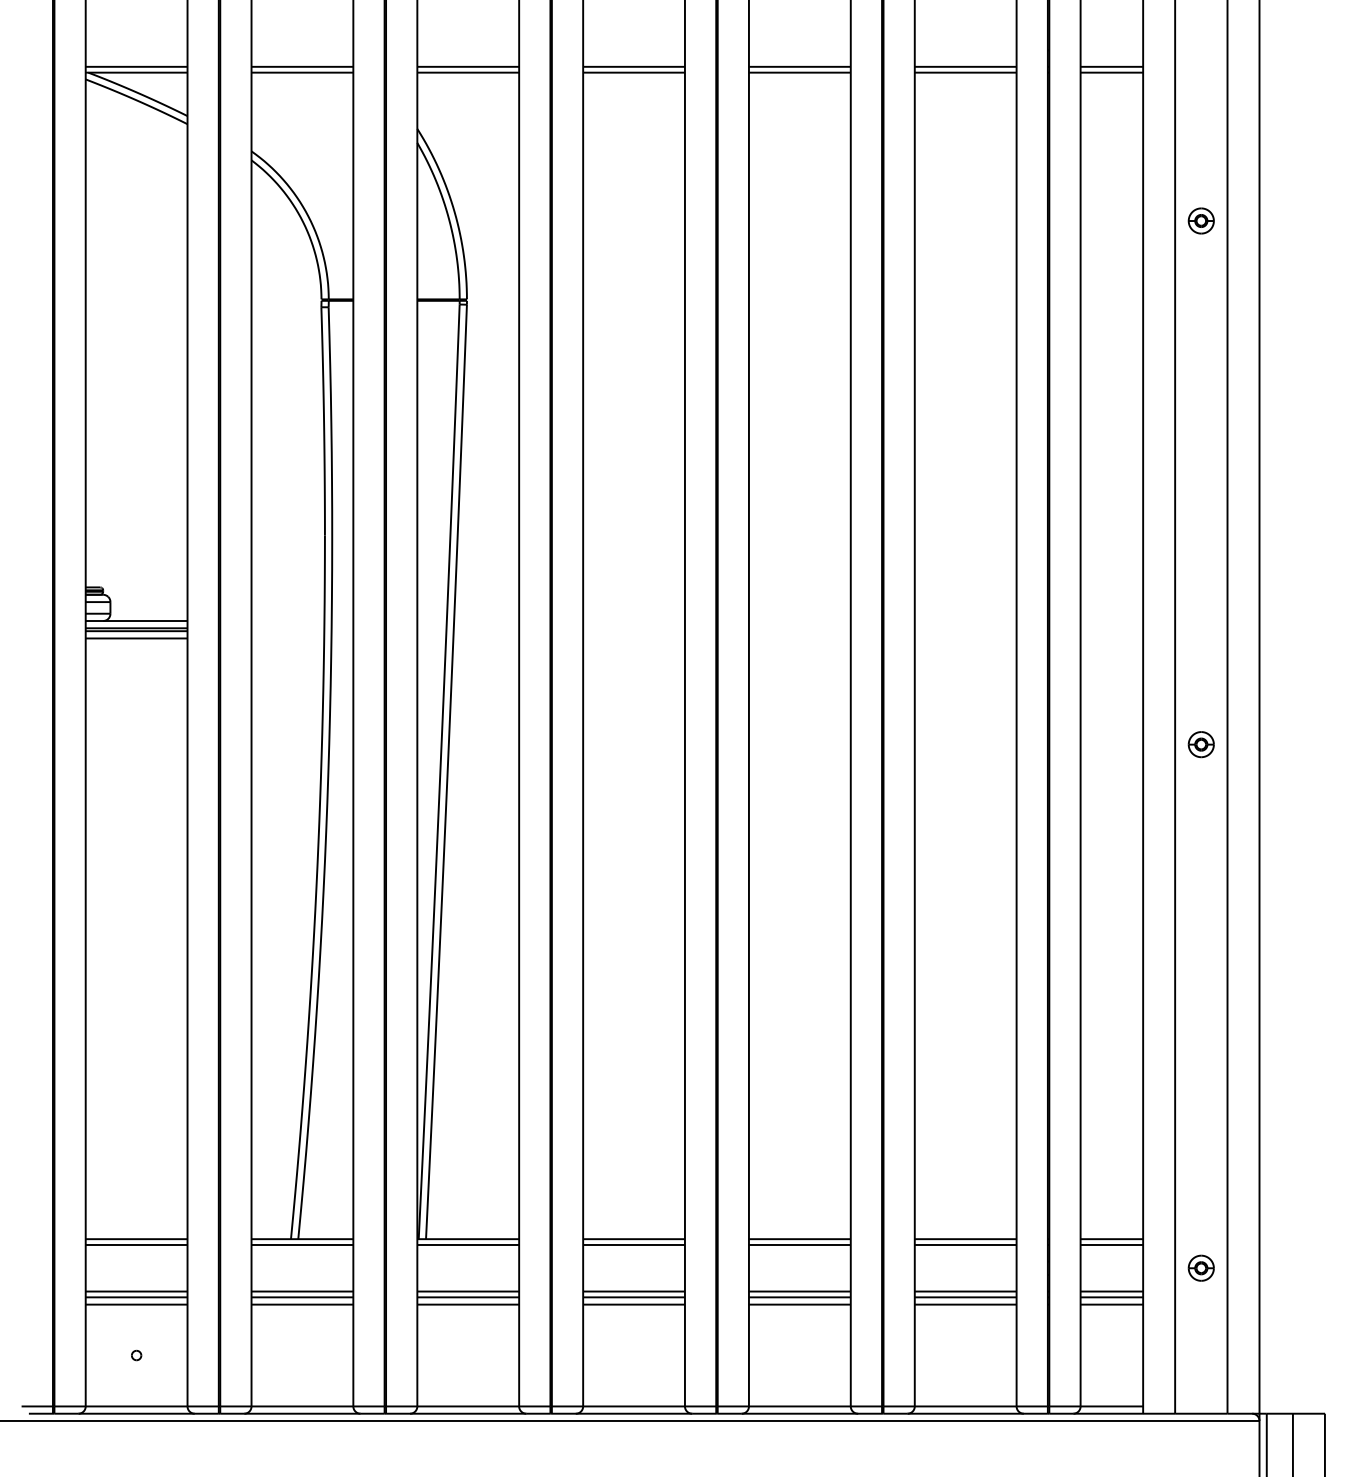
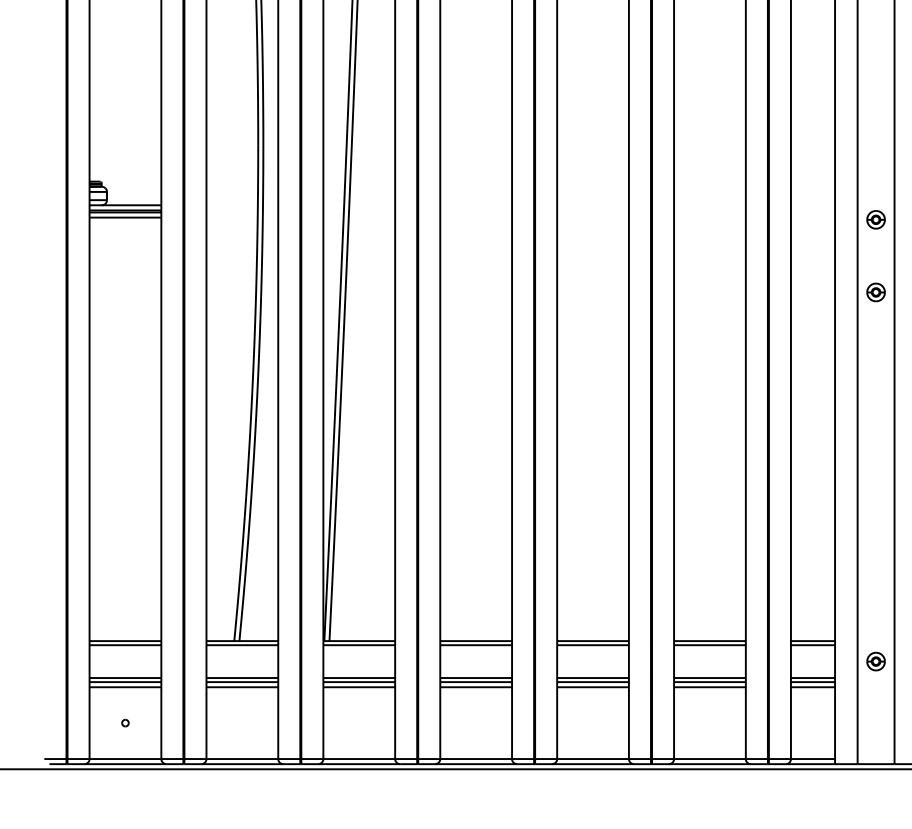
part: (1200, 641) -> (875, 219), added

